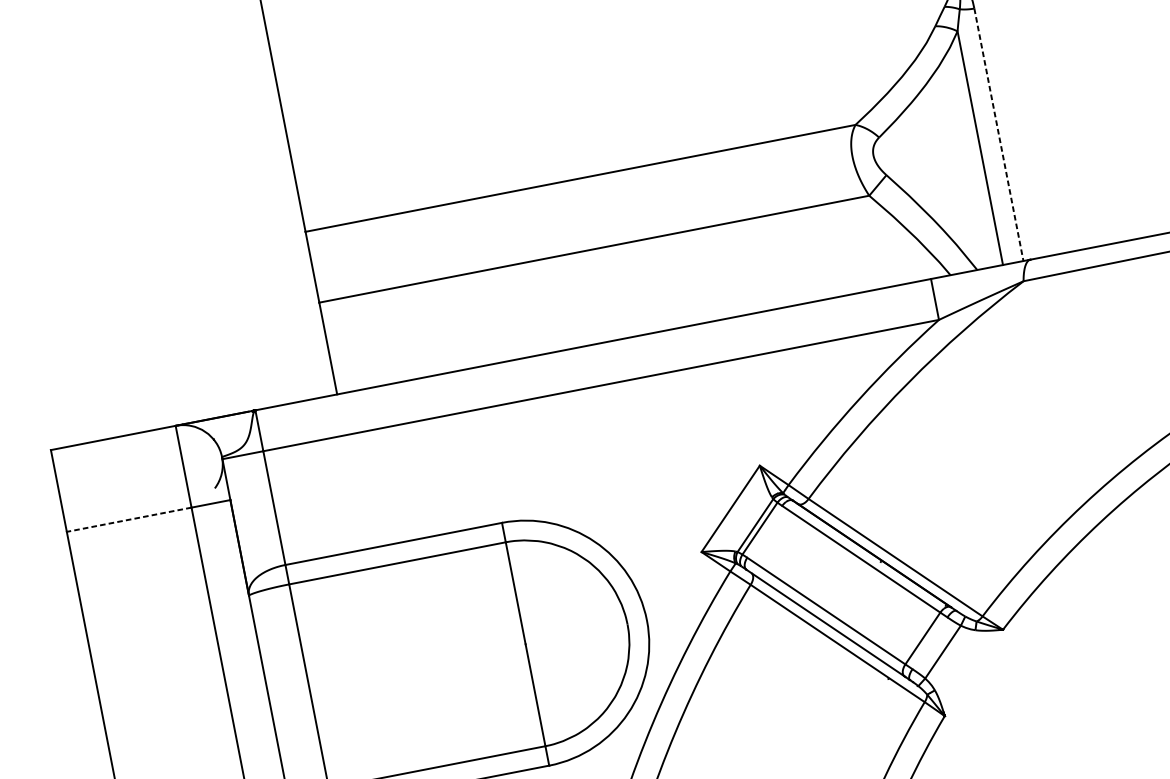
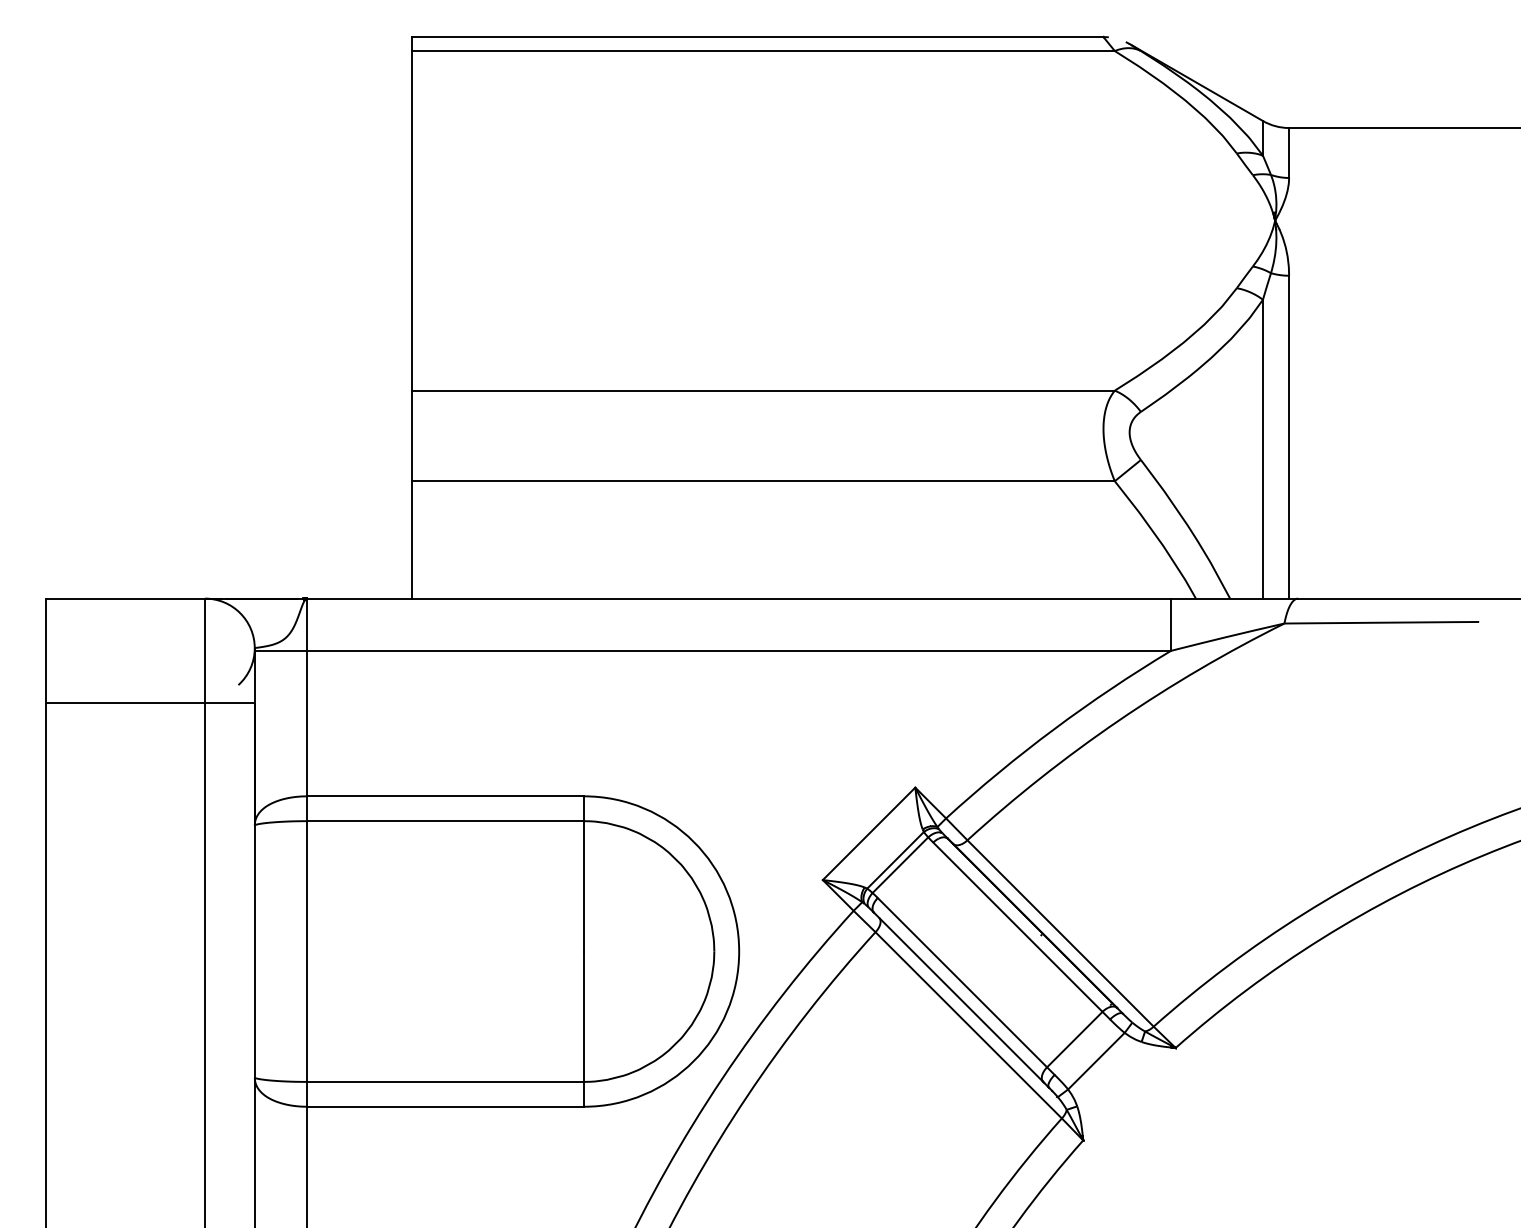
line: (999, 135) -> (1289, 437), dashed -> solid
line: (129, 519) -> (125, 703), dashed -> solid

